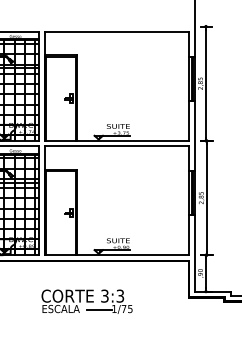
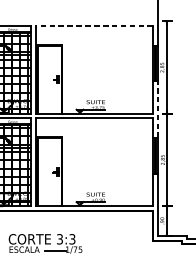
line: (116, 31) -> (94, 25), solid -> dashed
line: (195, 135) -> (158, 109), solid -> dashed
part: (86, 301) -> (45, 243), moved

